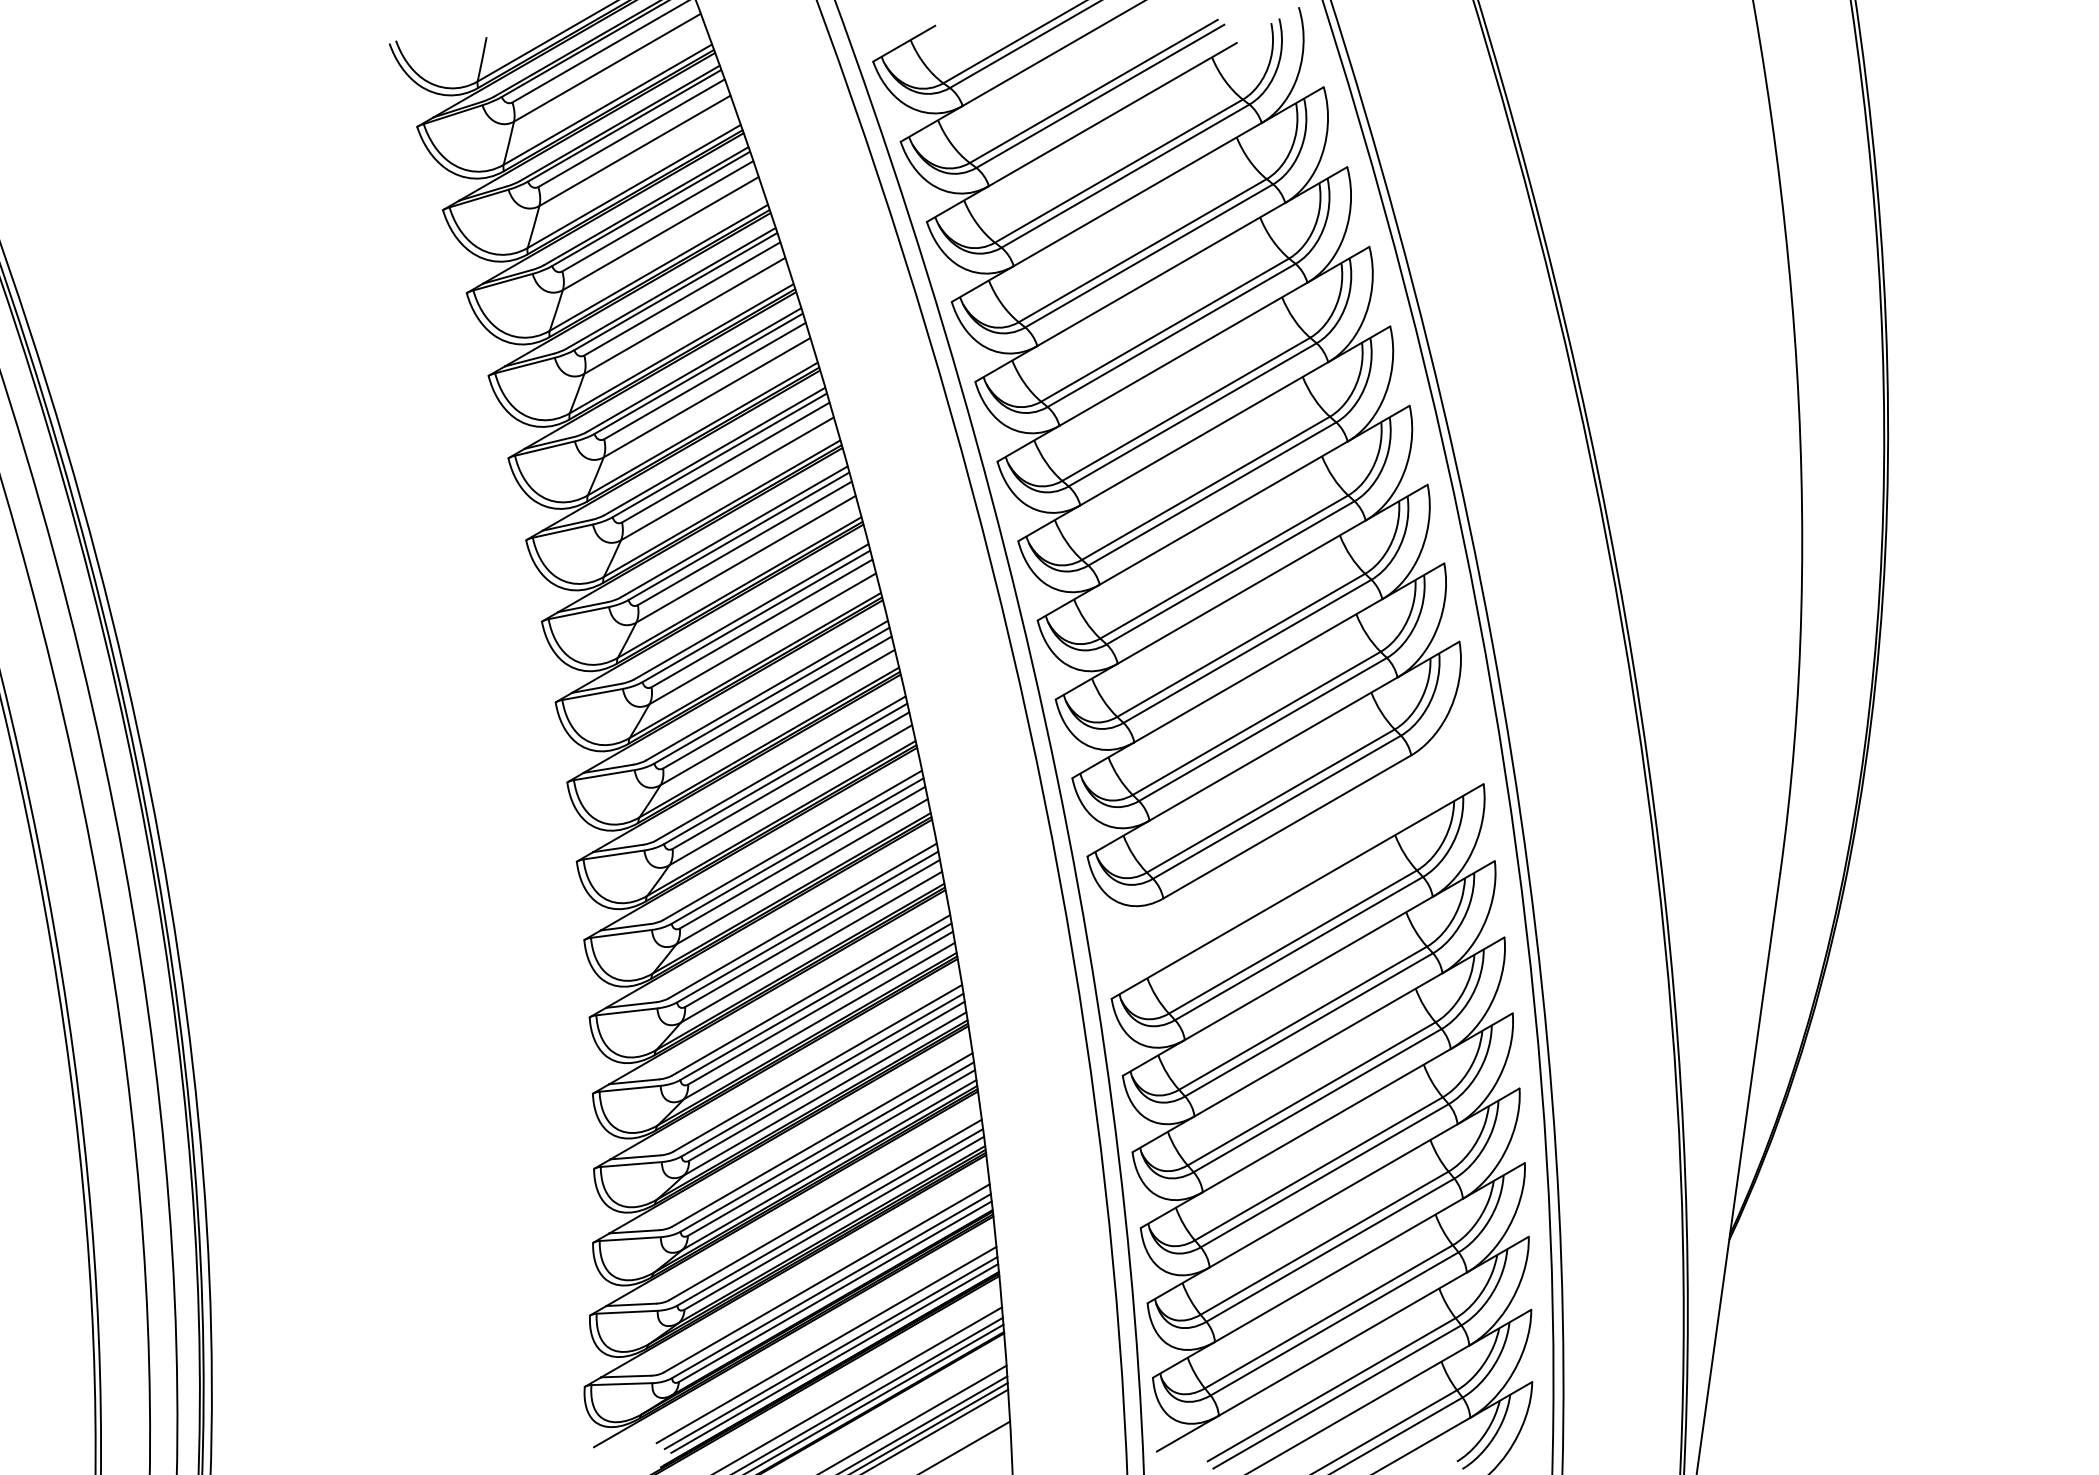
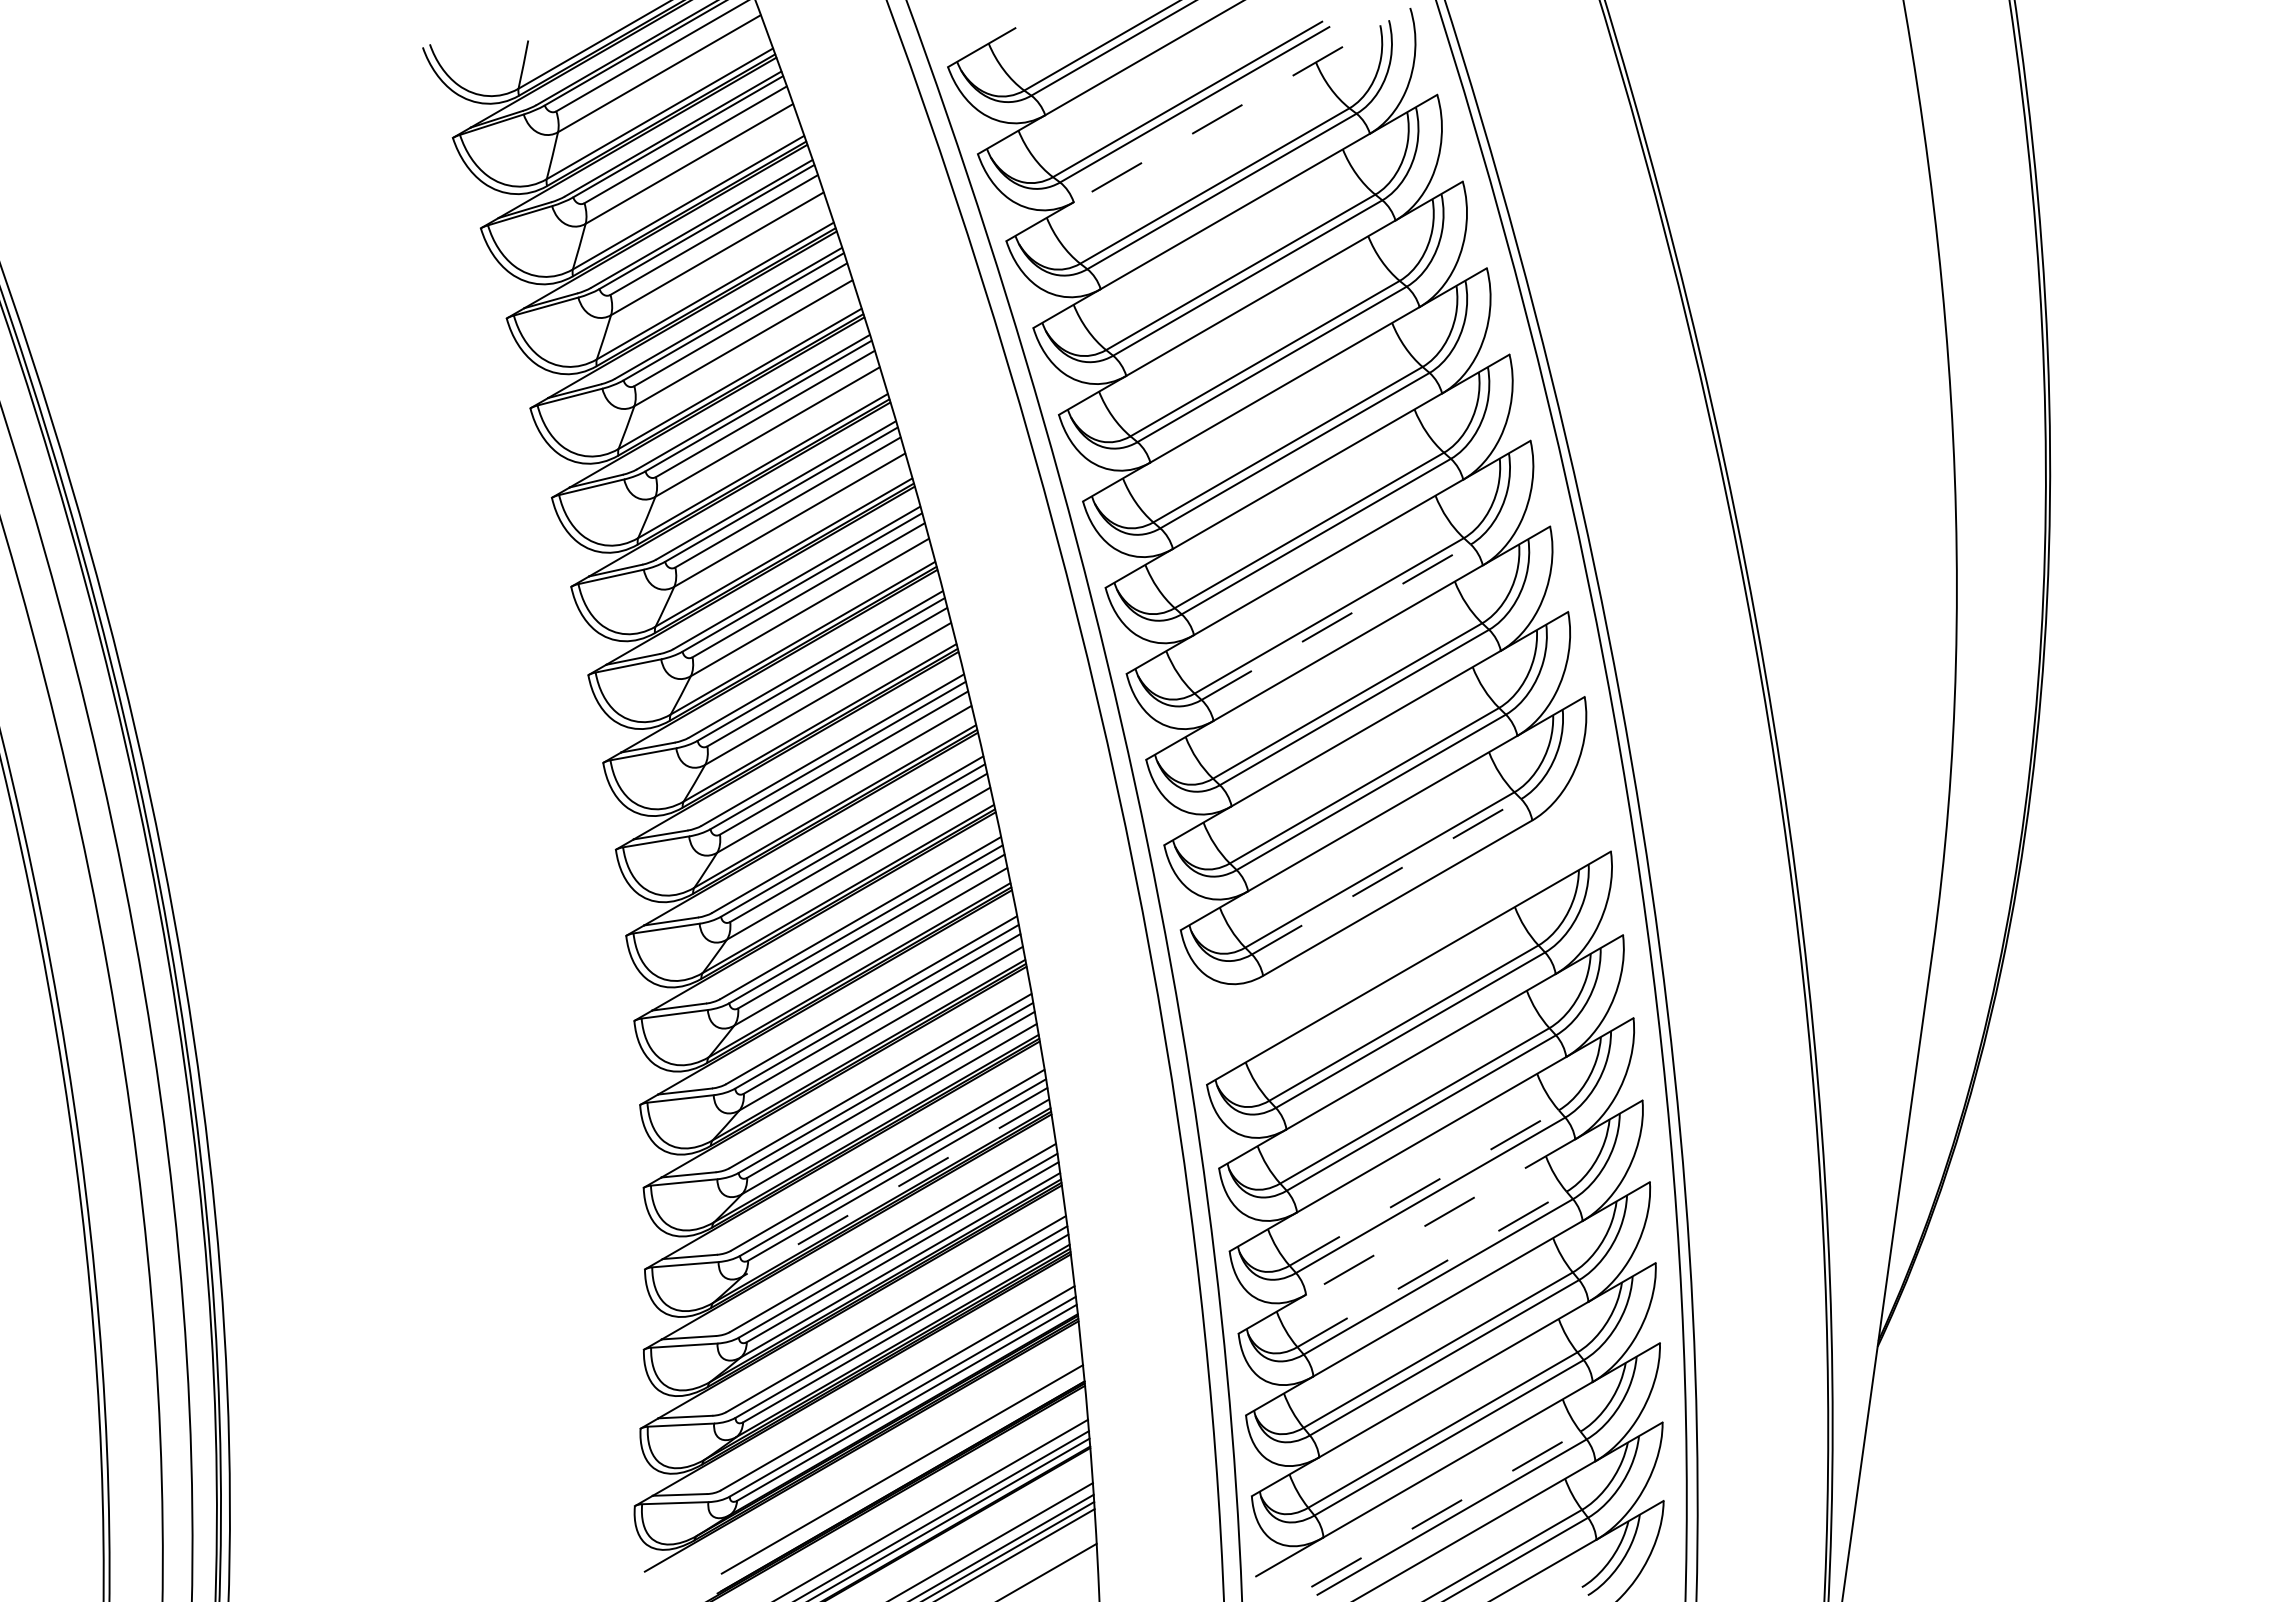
line: (1112, 114) -> (1207, 124), solid -> dashed
line: (1230, 572) -> (1336, 621), solid -> dashed
line: (1277, 807) -> (1387, 876), solid -> dashed
line: (824, 1093) -> (895, 1187), solid -> dashed
line: (1311, 1093) -> (1424, 1187), solid -> dashed
line: (1326, 1121) -> (1440, 1217), solid -> dashed
line: (1319, 1168) -> (1432, 1269), solid -> dashed
line: (825, 1344) -> (896, 1460), removed
line: (834, 1357) -> (905, 1474), removed
line: (1332, 1389) -> (1446, 1509), solid -> dashed

